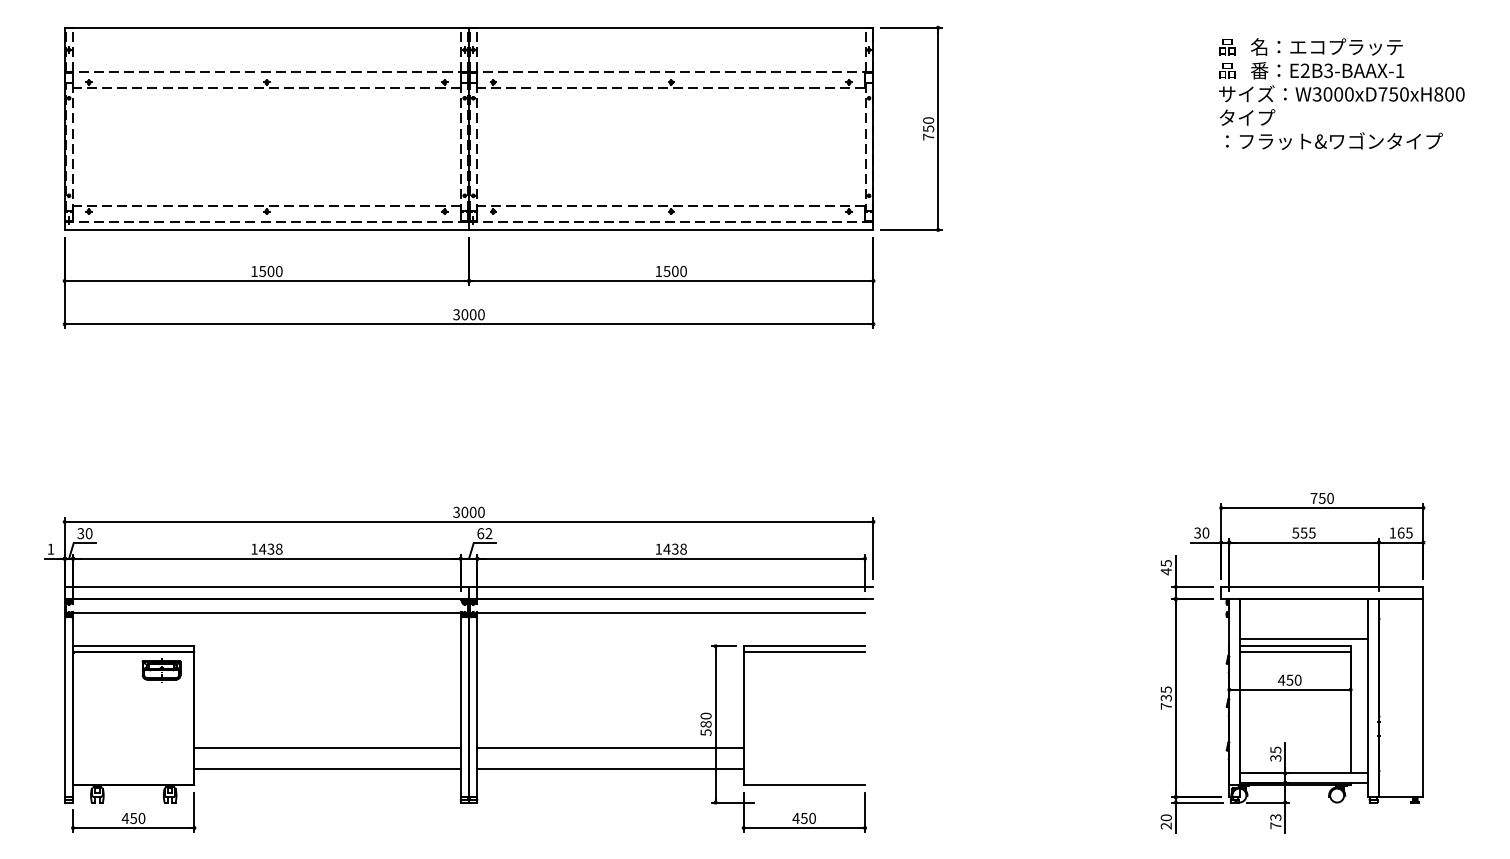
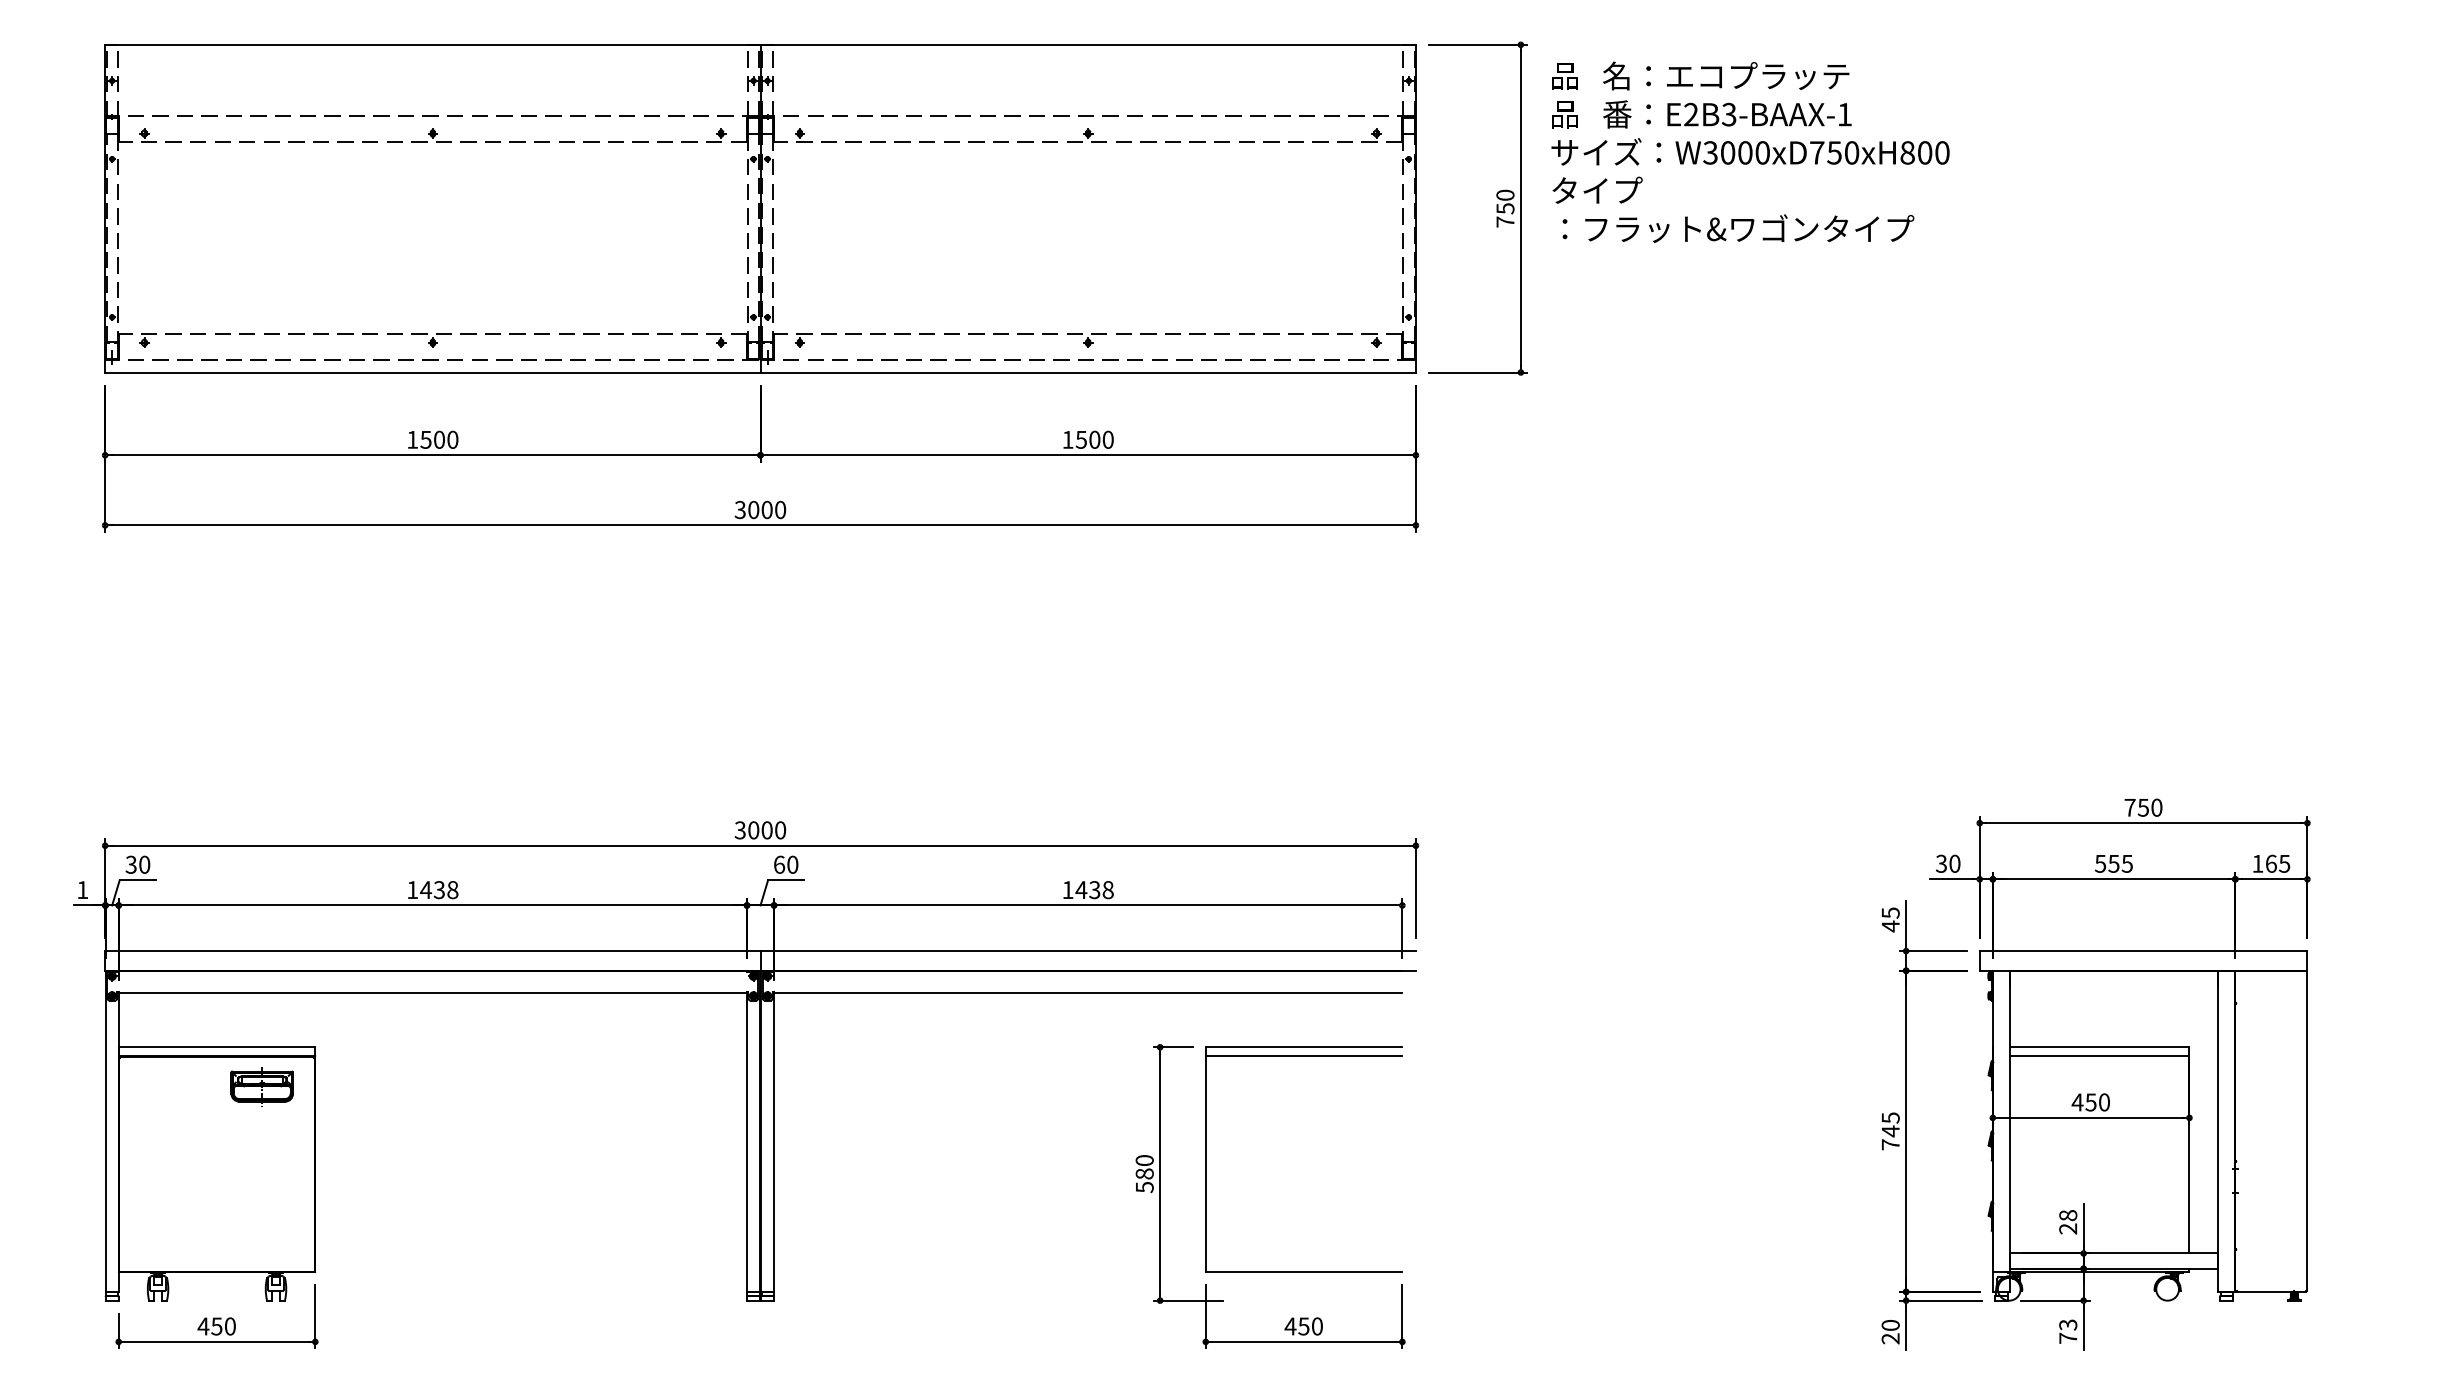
text: (1341, 93) -> (1749, 151), moved
text: (488, 533) -> (792, 864), 62 -> 60
line: (1304, 639) -> (2114, 1036), removed
text: (1165, 697) -> (1889, 1130), 735 -> 745
line: (327, 747) -> (531, 1211), removed
line: (610, 747) -> (989, 1211), removed
text: (1275, 753) -> (2067, 1221), 35 -> 28
line: (327, 769) -> (531, 1247), removed
line: (610, 769) -> (989, 1247), removed

